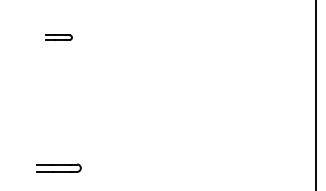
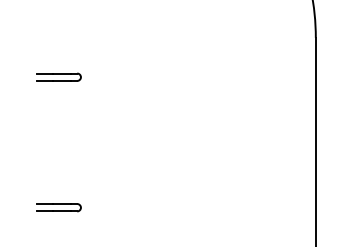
part: (58, 36) -> (58, 76), size x1.67

